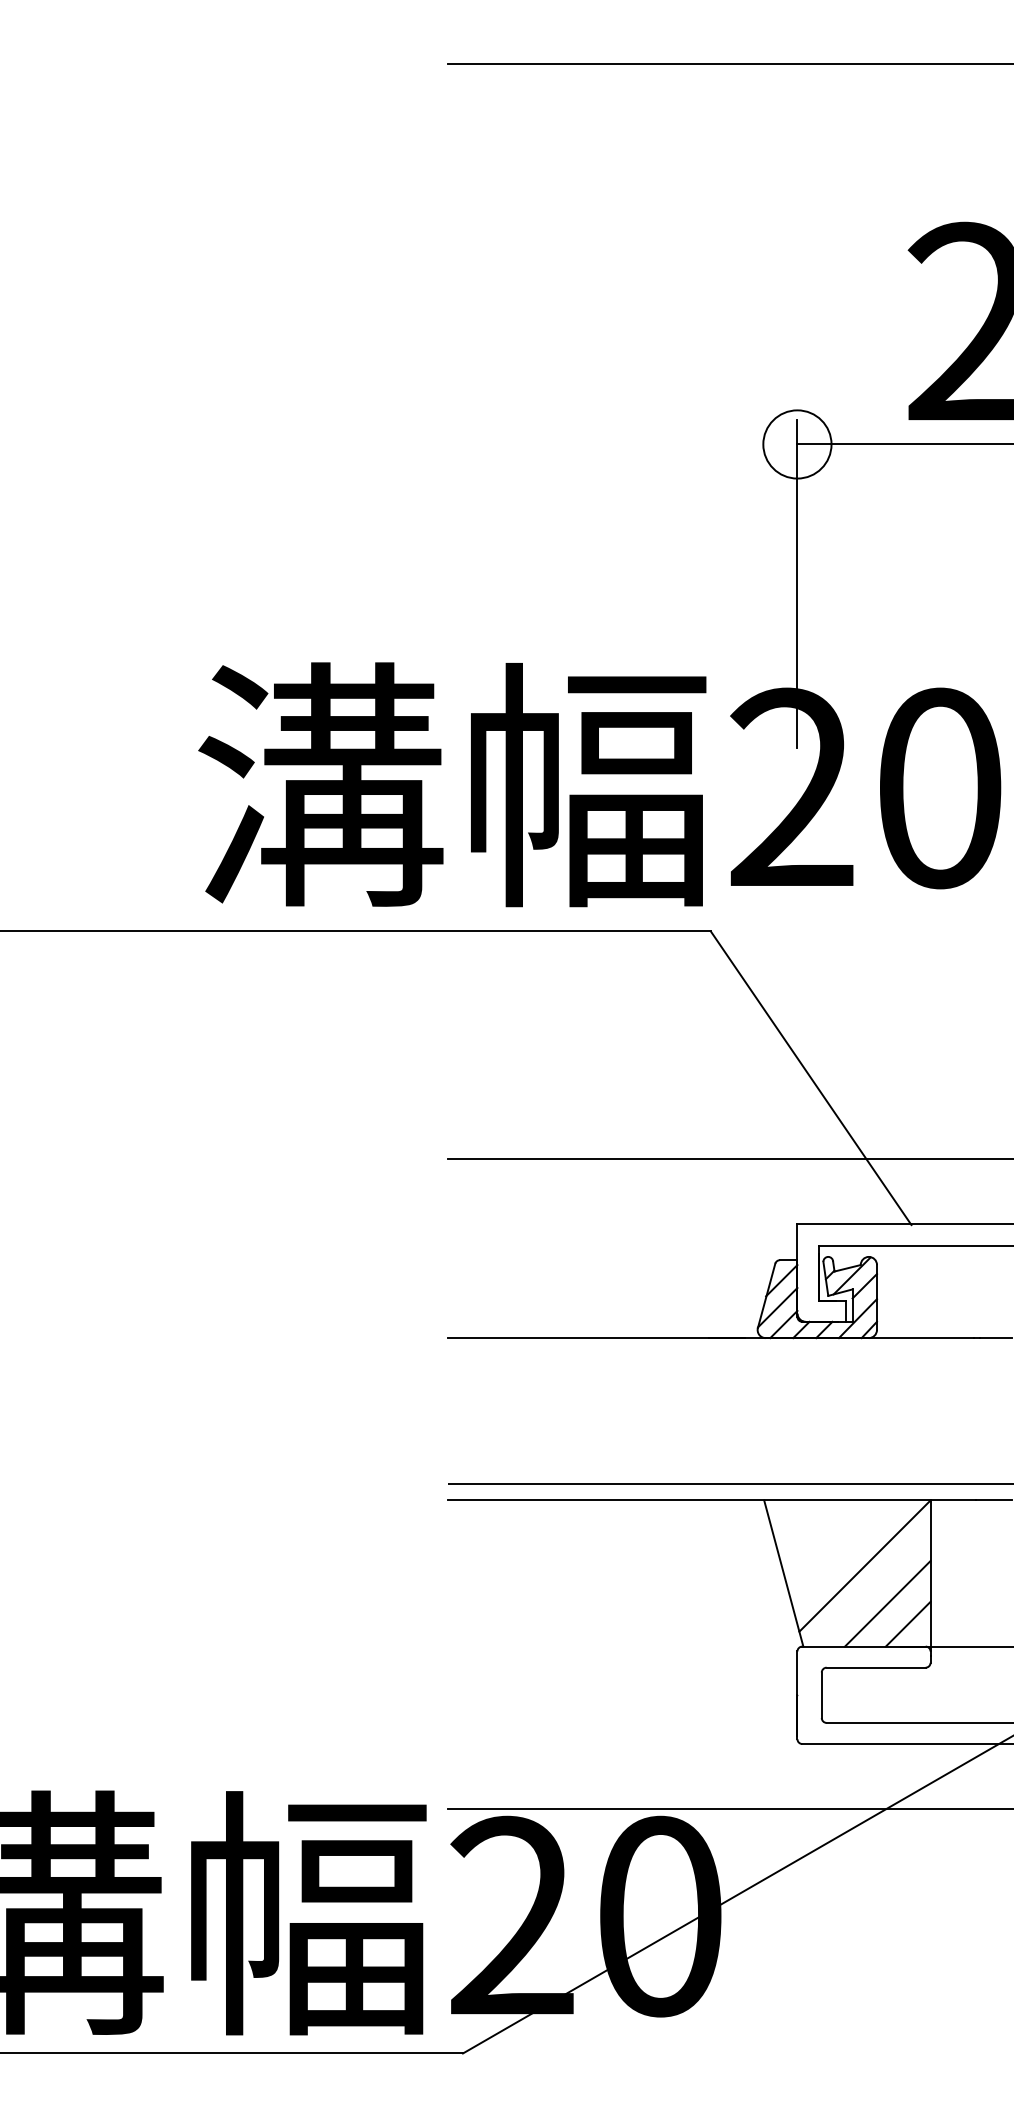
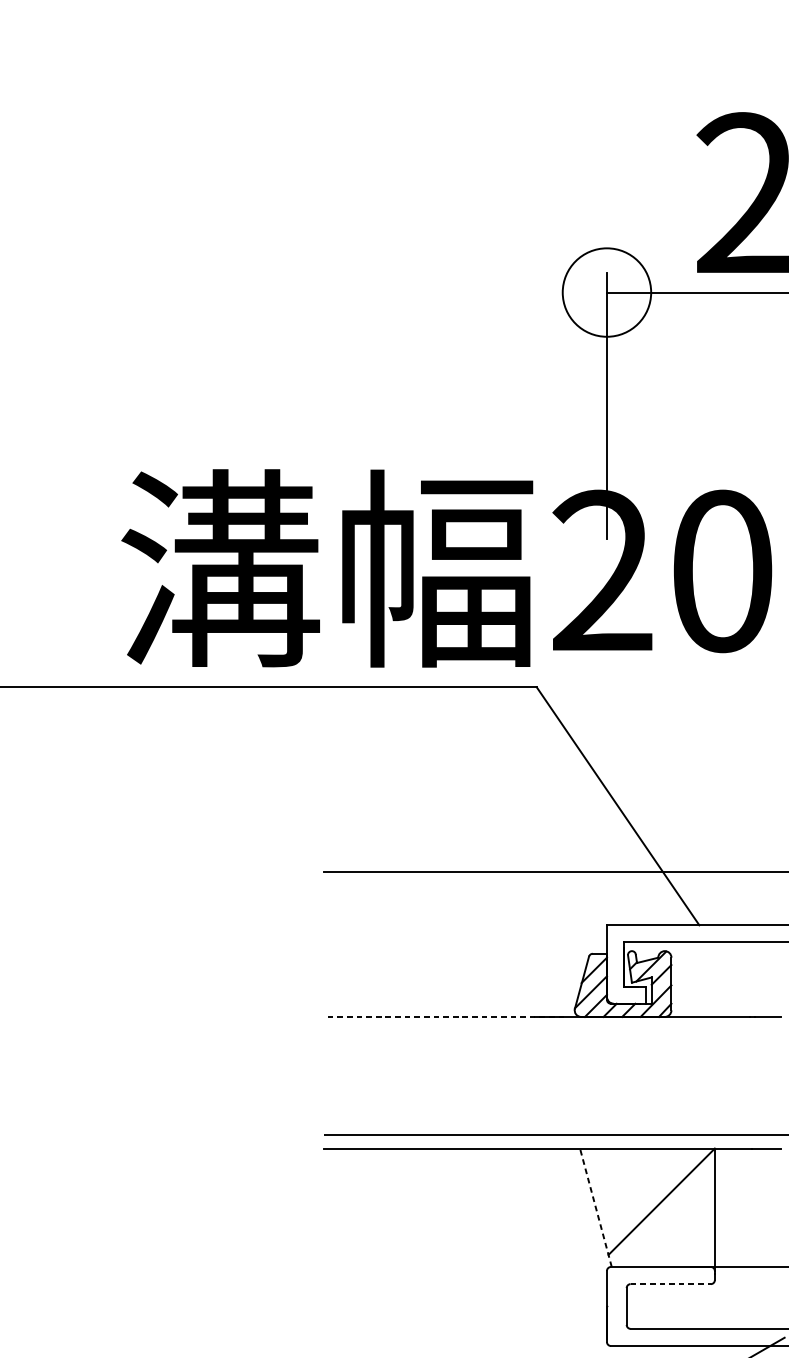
circle: (797, 444) -> (607, 292), size x1.6
line: (596, 1338) -> (444, 1017), solid -> dashed
line: (783, 1573) -> (595, 1207), solid -> dashed
line: (887, 1603) -> (679, 1232), removed
line: (907, 1623) -> (696, 1248), removed
line: (876, 1667) -> (671, 1283), solid -> dashed

